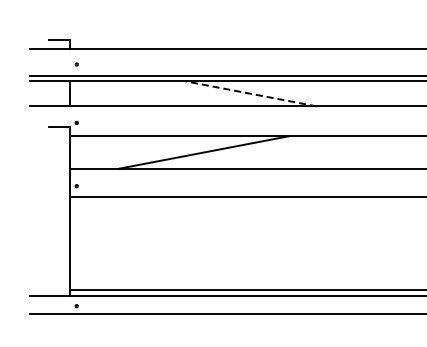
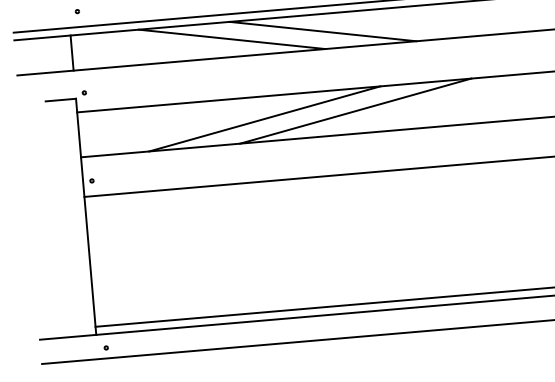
line: (185, 93) -> (232, 38), added
line: (250, 93) -> (322, 31), dashed -> solid
line: (268, 152) -> (354, 111), added

